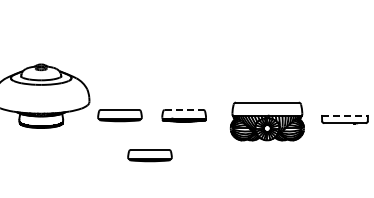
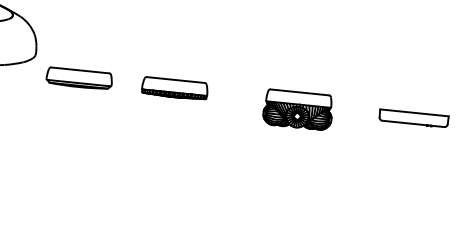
line: (184, 110) -> (176, 80), dashed -> solid
line: (344, 115) -> (413, 112), dashed -> solid
part: (267, 121) -> (298, 109), size x0.62
part: (149, 155) -> (117, 142), removed

